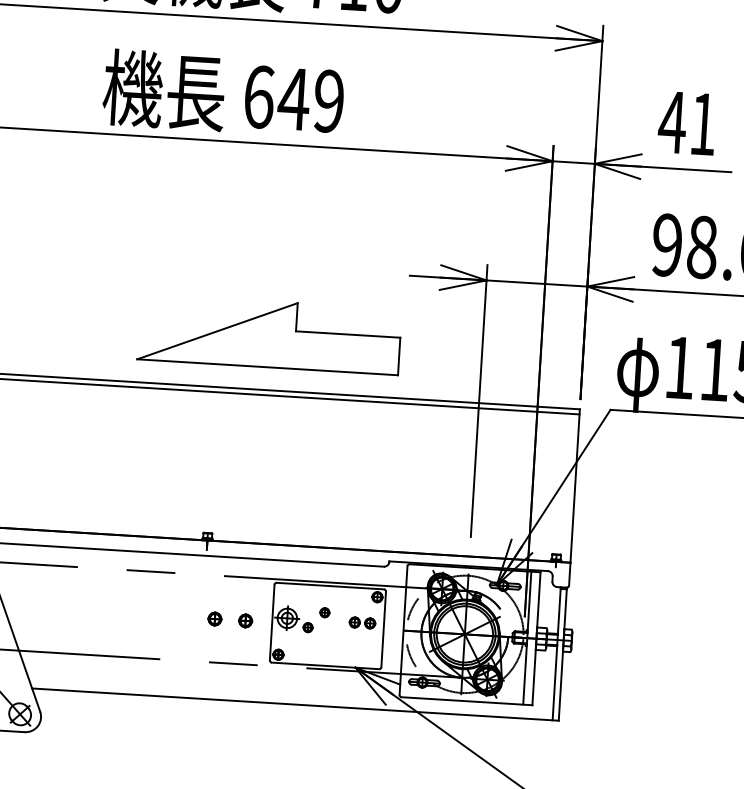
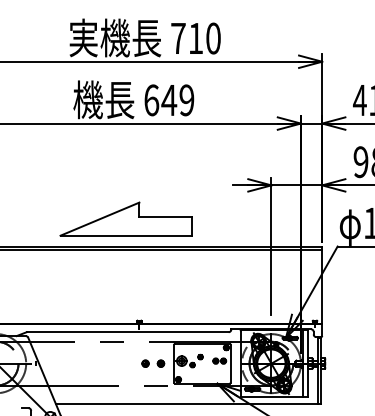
part: (268, 333) -> (125, 218), moved

